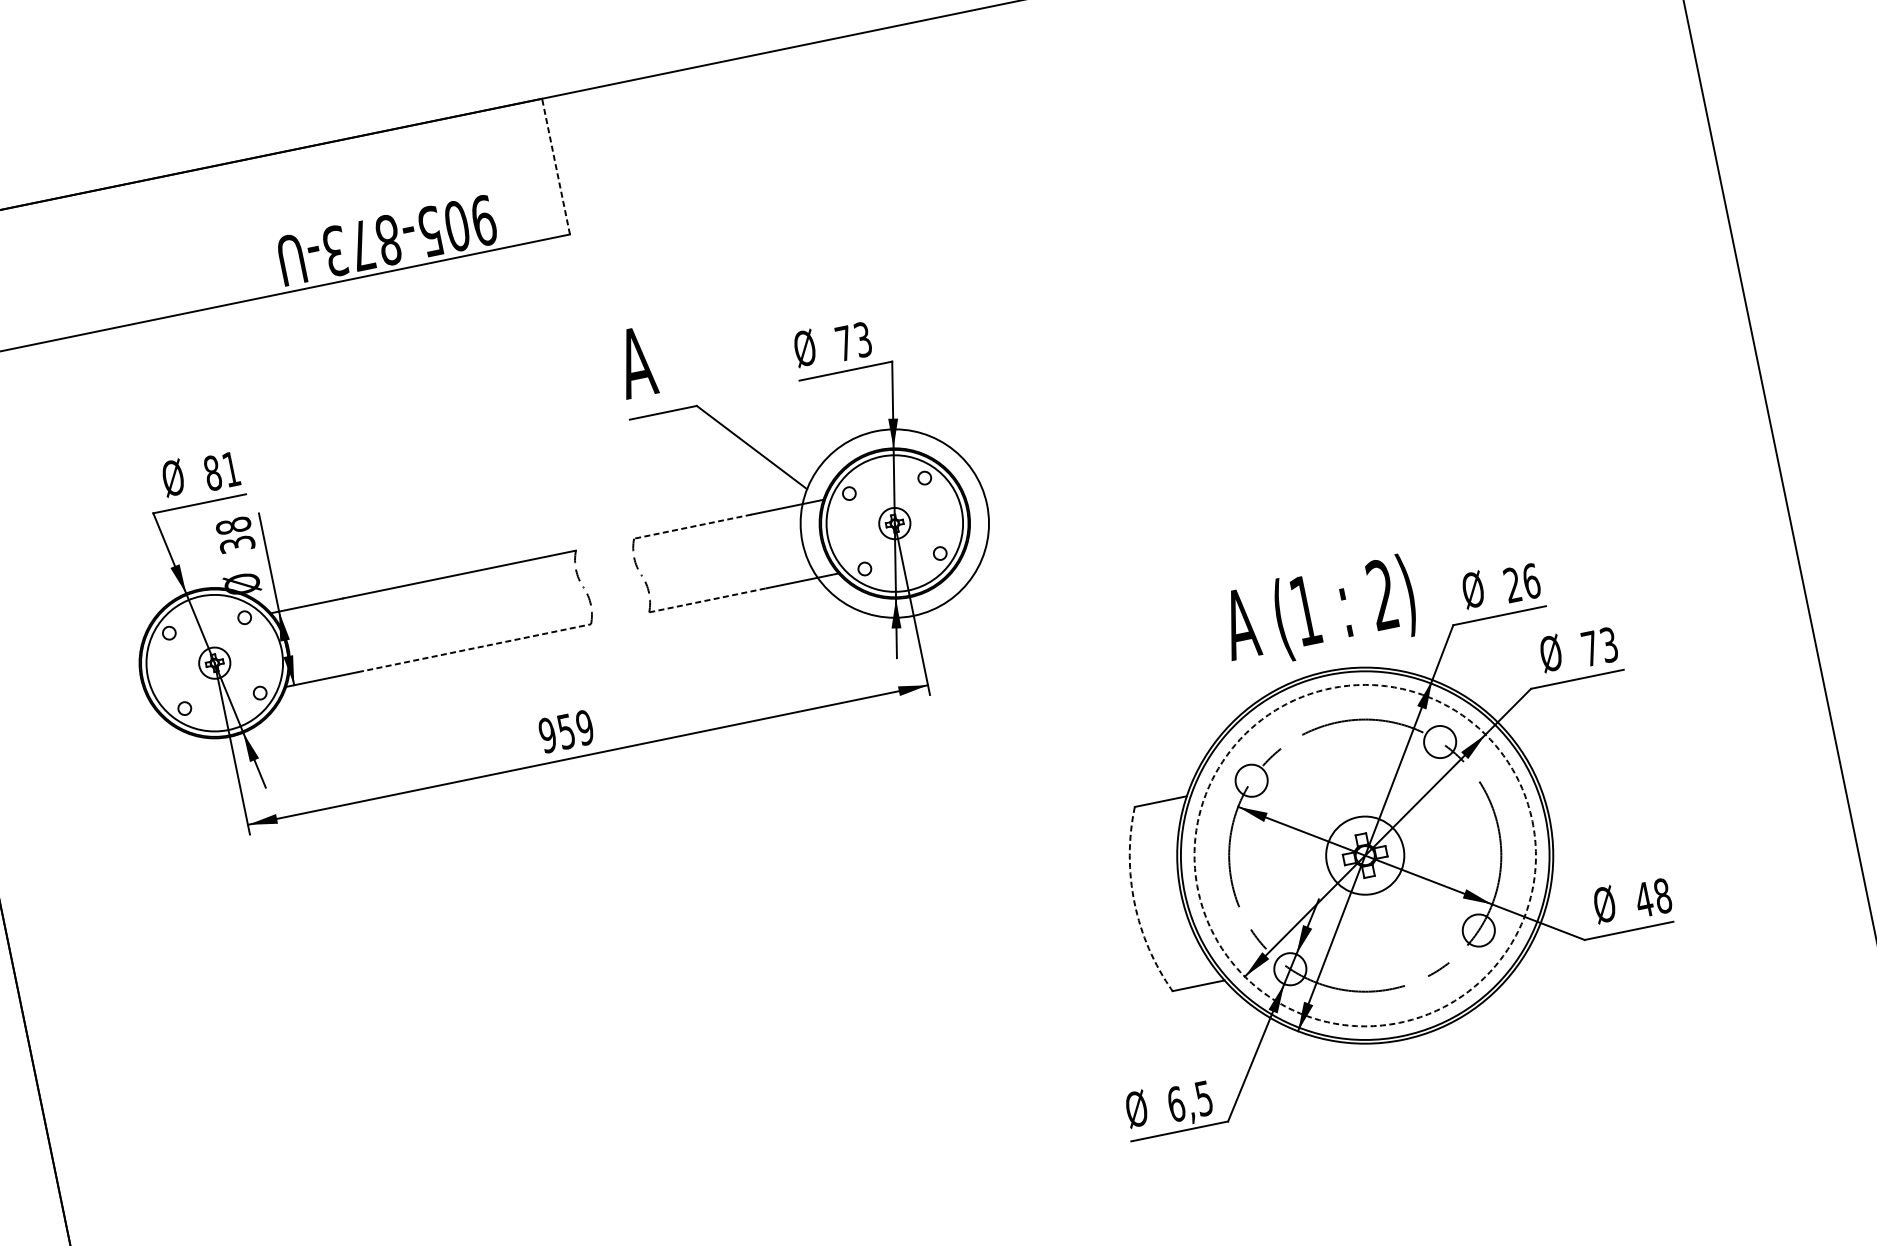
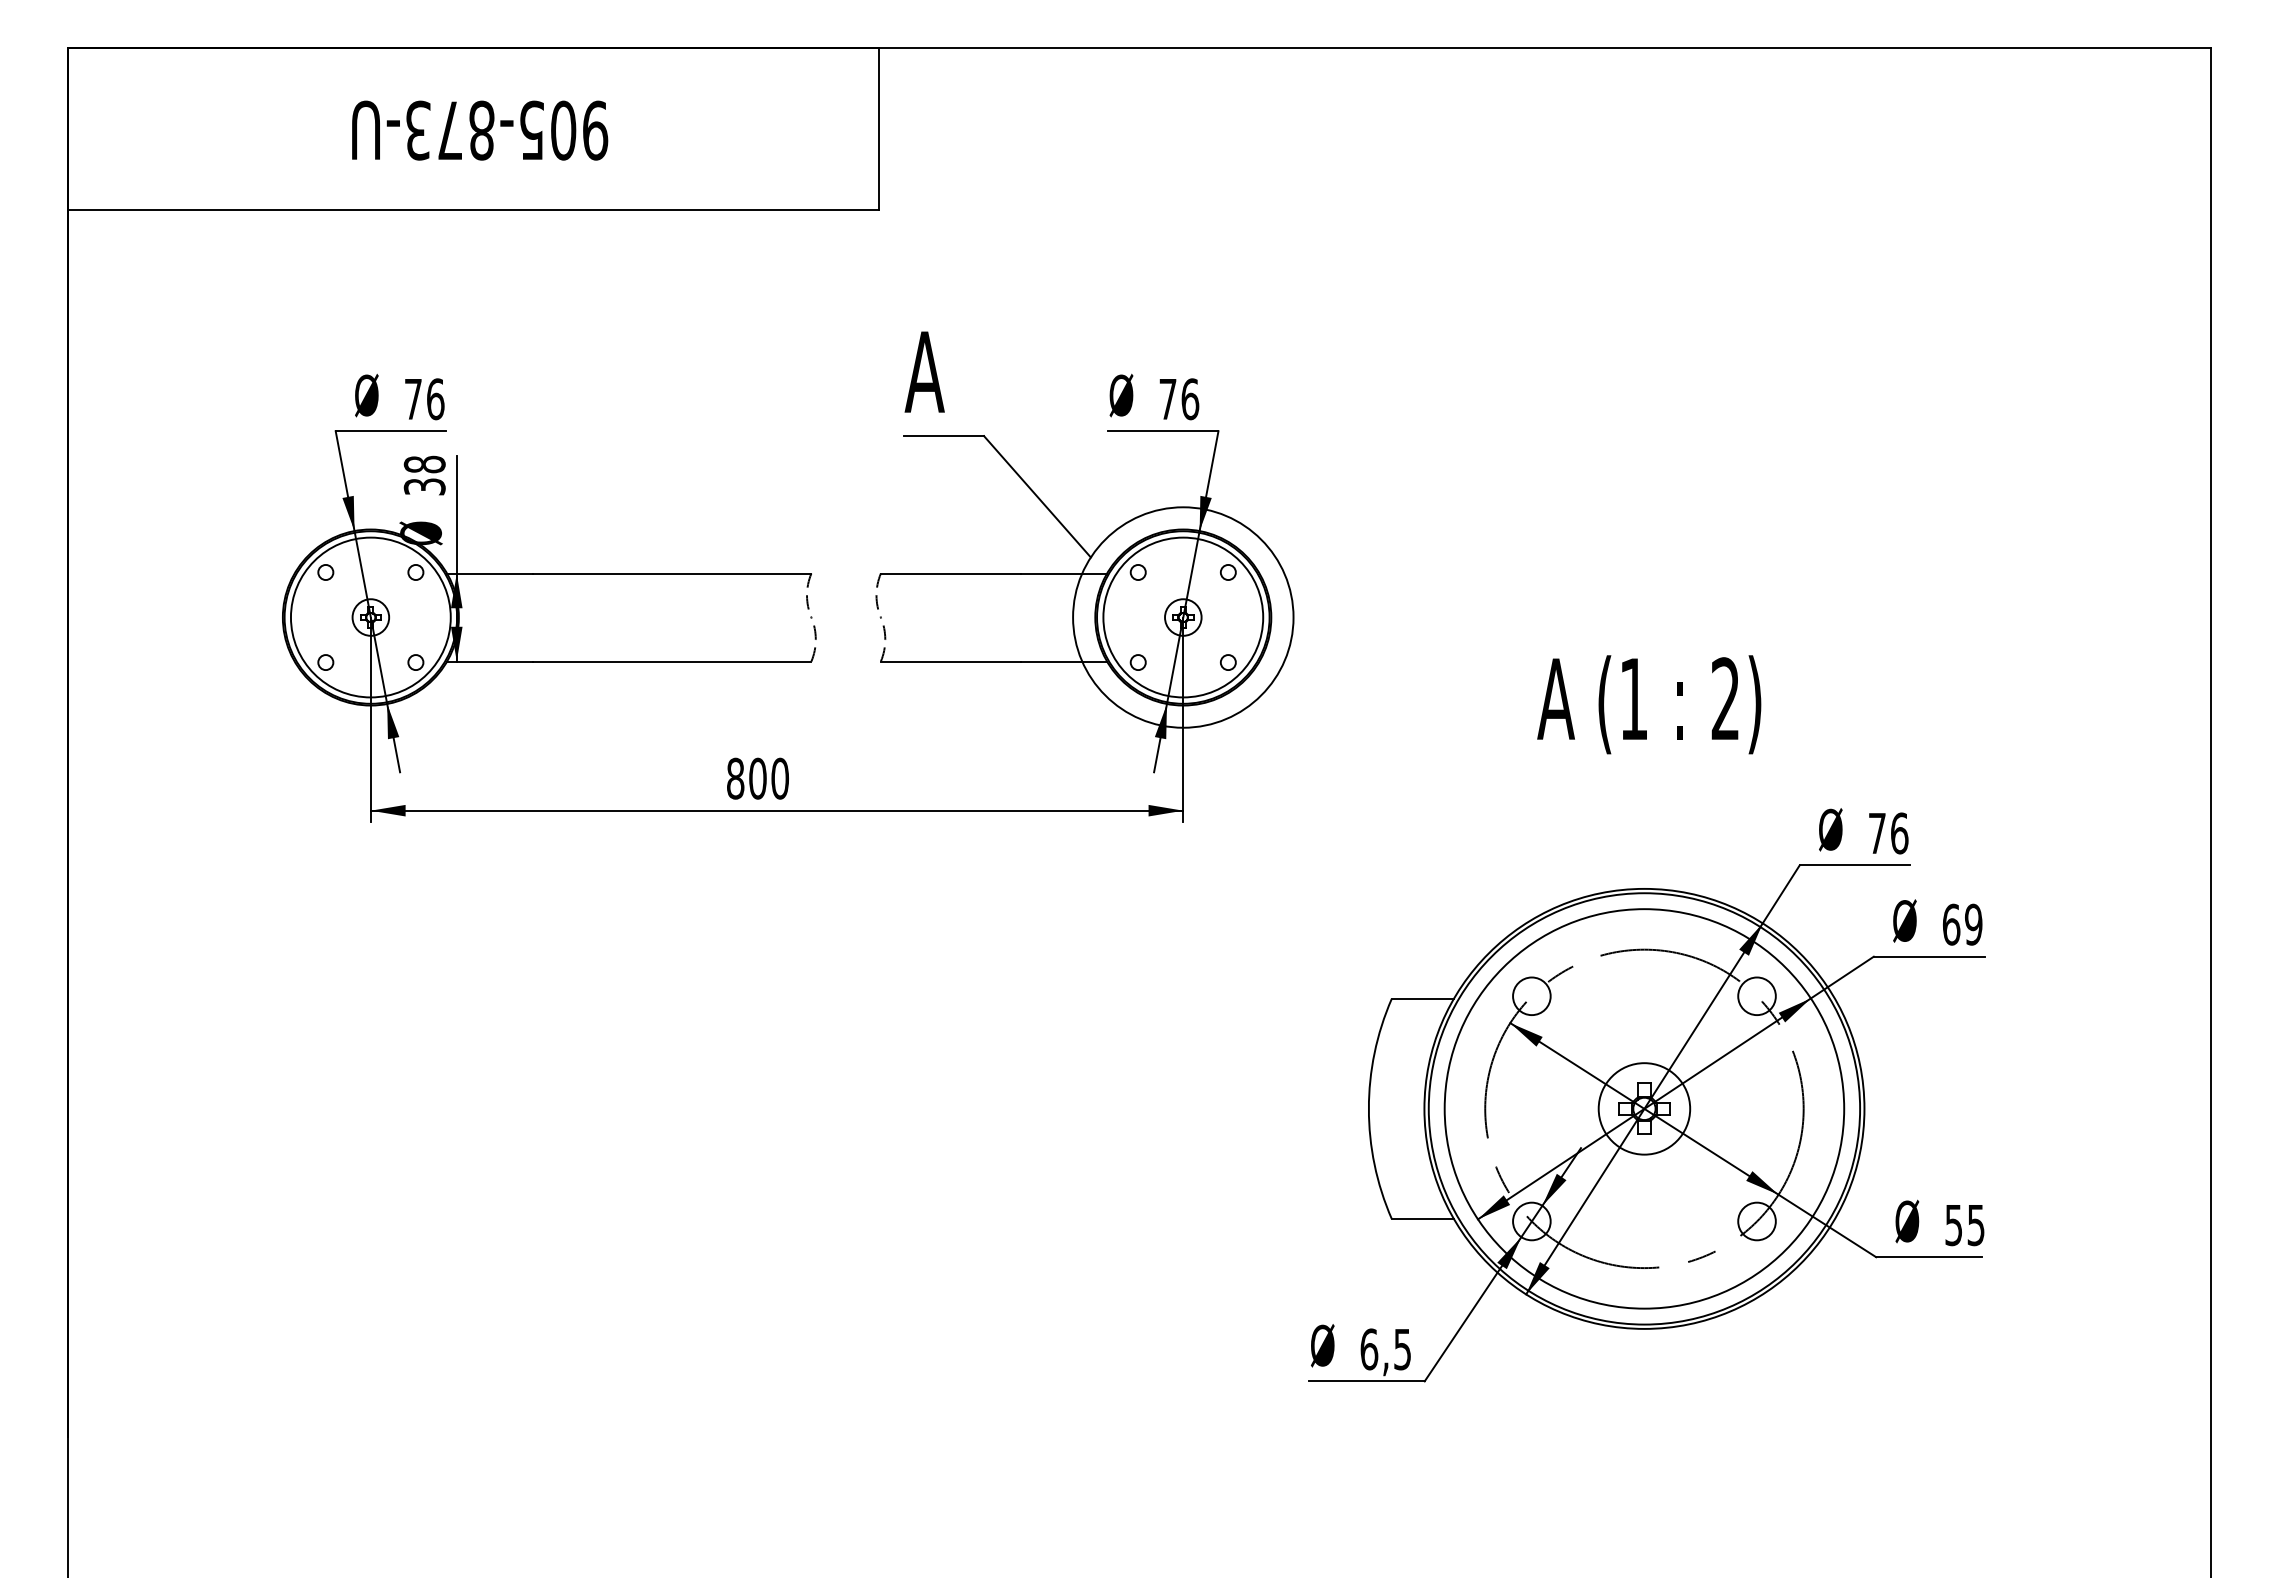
line: (555, 166) -> (878, 128), dashed -> solid
text: (387, 240) -> (480, 130), moved
text: (863, 339) -> (1190, 399), 73 -> 76
text: (222, 471) -> (424, 399), 81 -> 76
line: (692, 526) -> (950, 573), dashed -> solid
text: (1511, 584) -> (1876, 832), 26 -> 76
line: (708, 600) -> (951, 661), dashed -> solid
text: (1319, 612) -> (1649, 704), moved
text: (1599, 646) -> (1962, 924), 73 -> 69
line: (474, 648) -> (672, 661), dashed -> solid
text: (566, 731) -> (757, 778), 959 -> 800
circle: (1365, 855) -> (1644, 1108), dashed -> solid
text: (1653, 898) -> (1964, 1225), 48 -> 55
arc: (1134, 902) -> (1368, 1108), dashed -> solid

